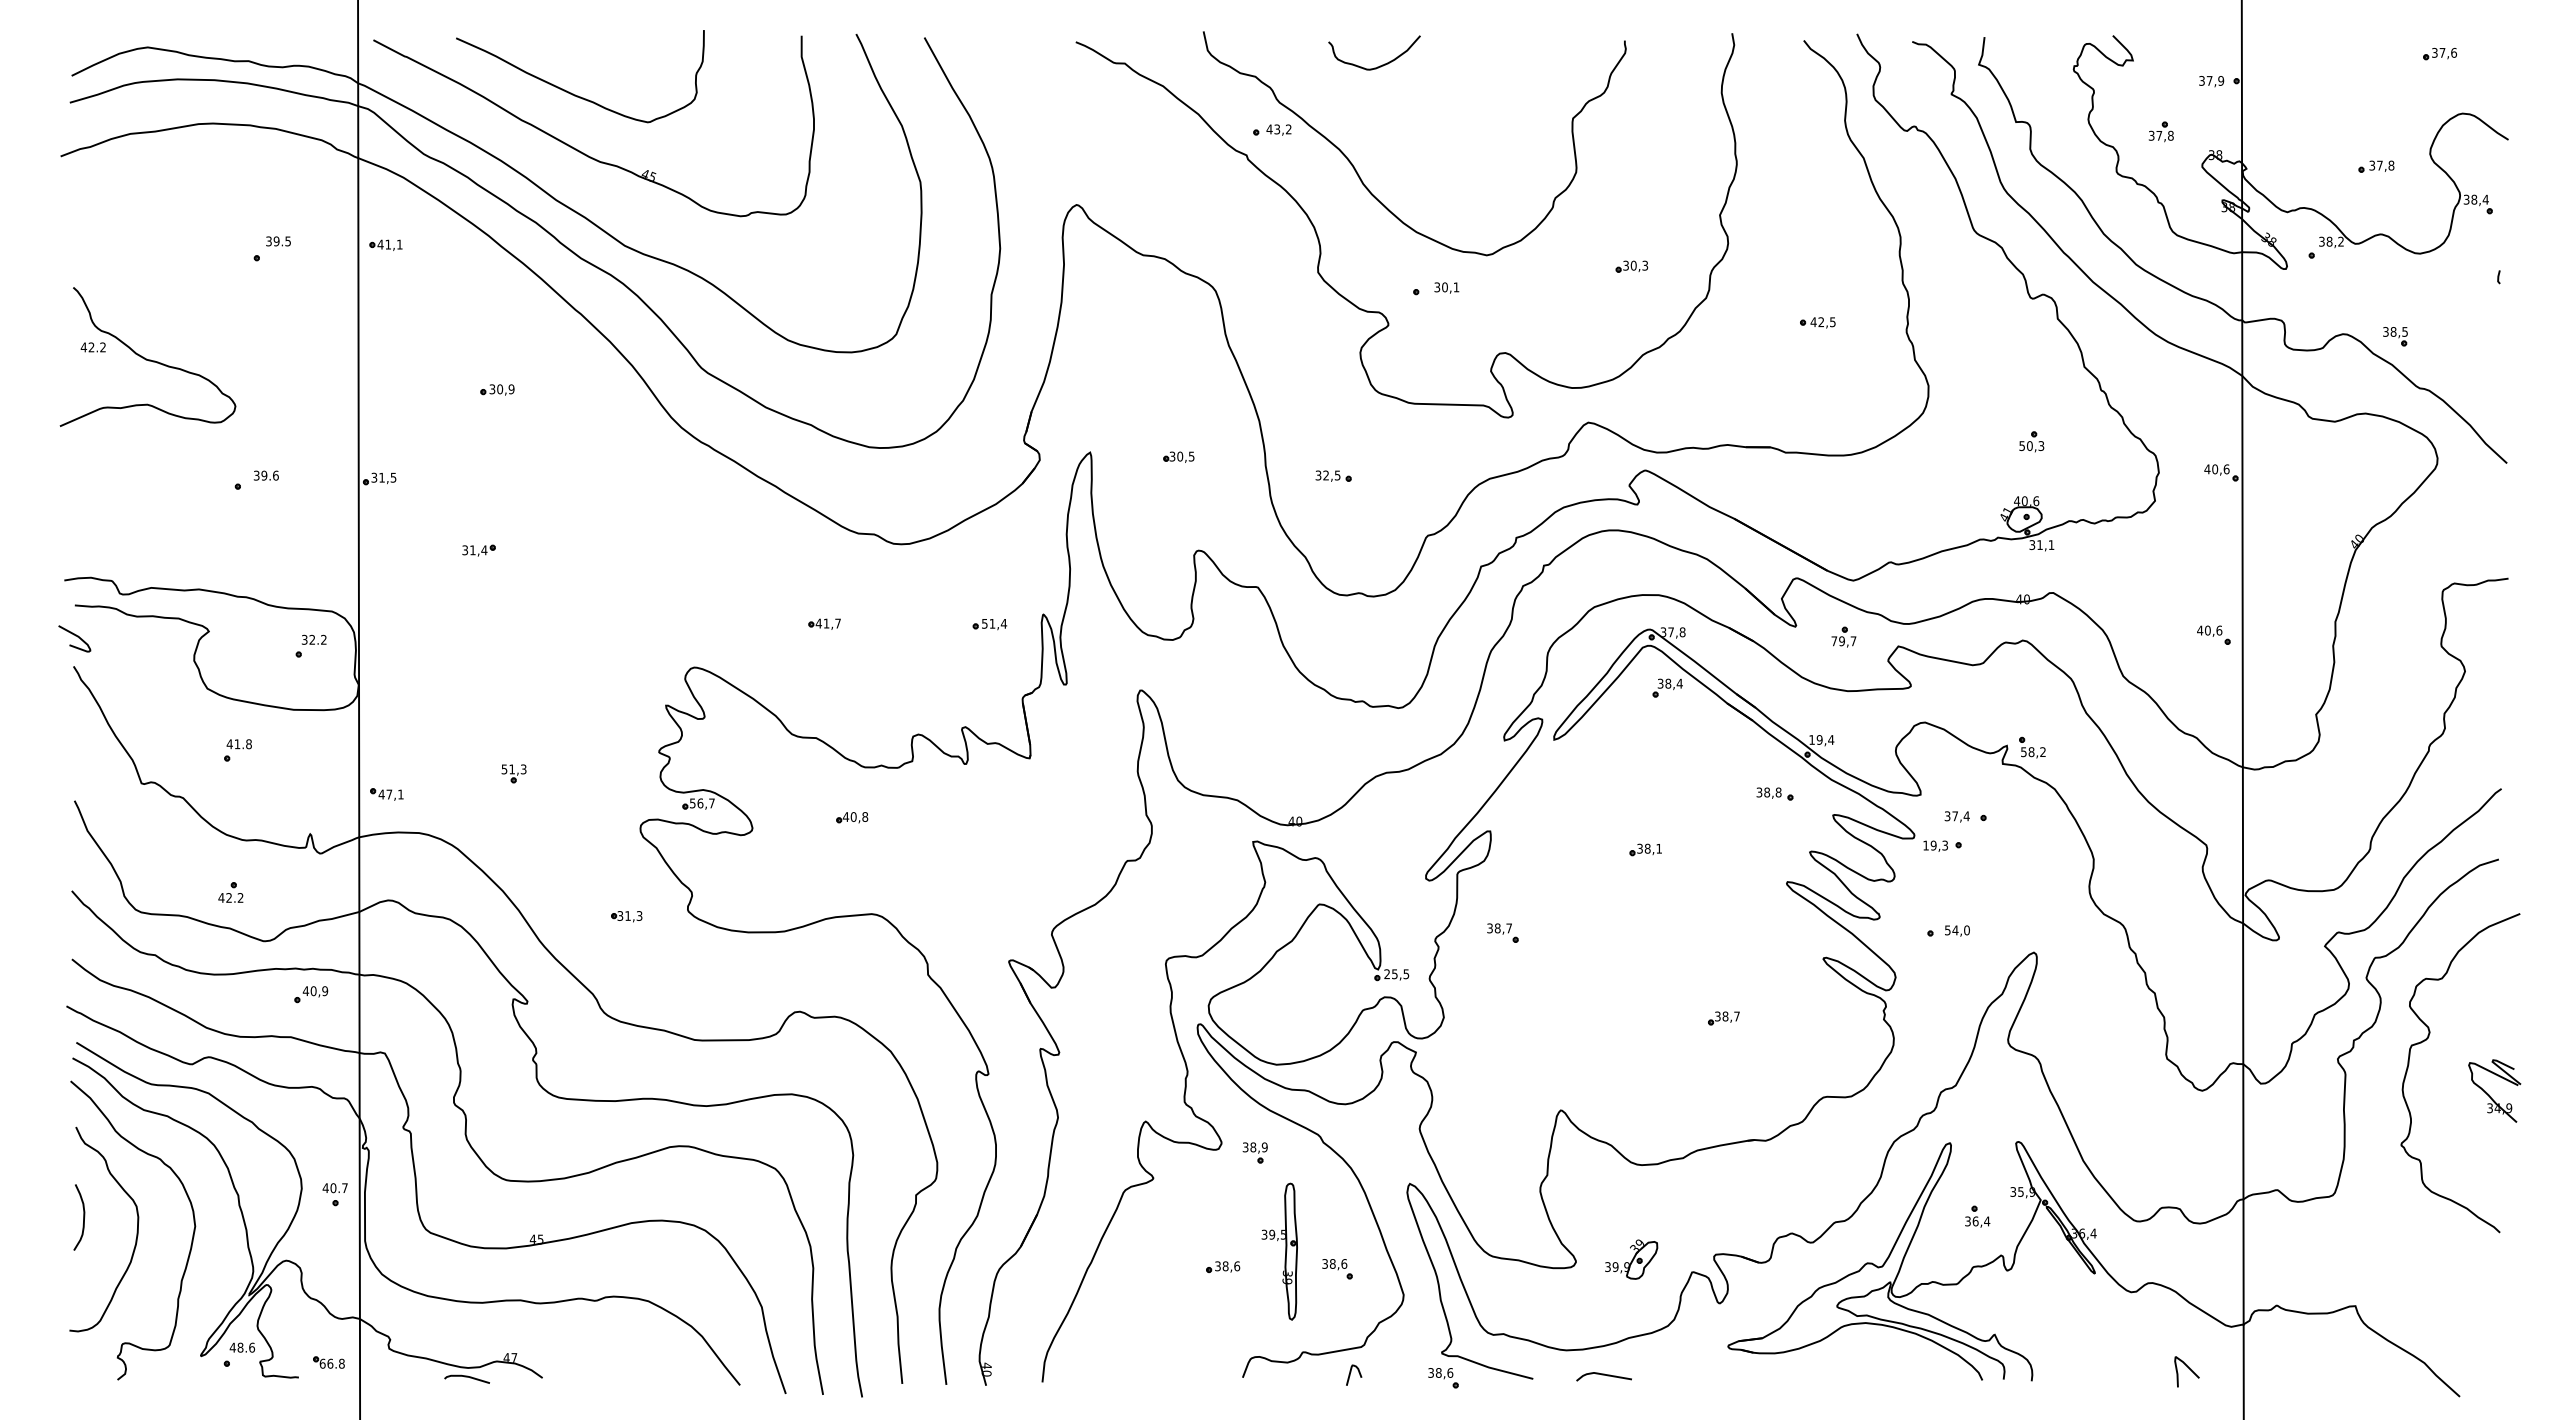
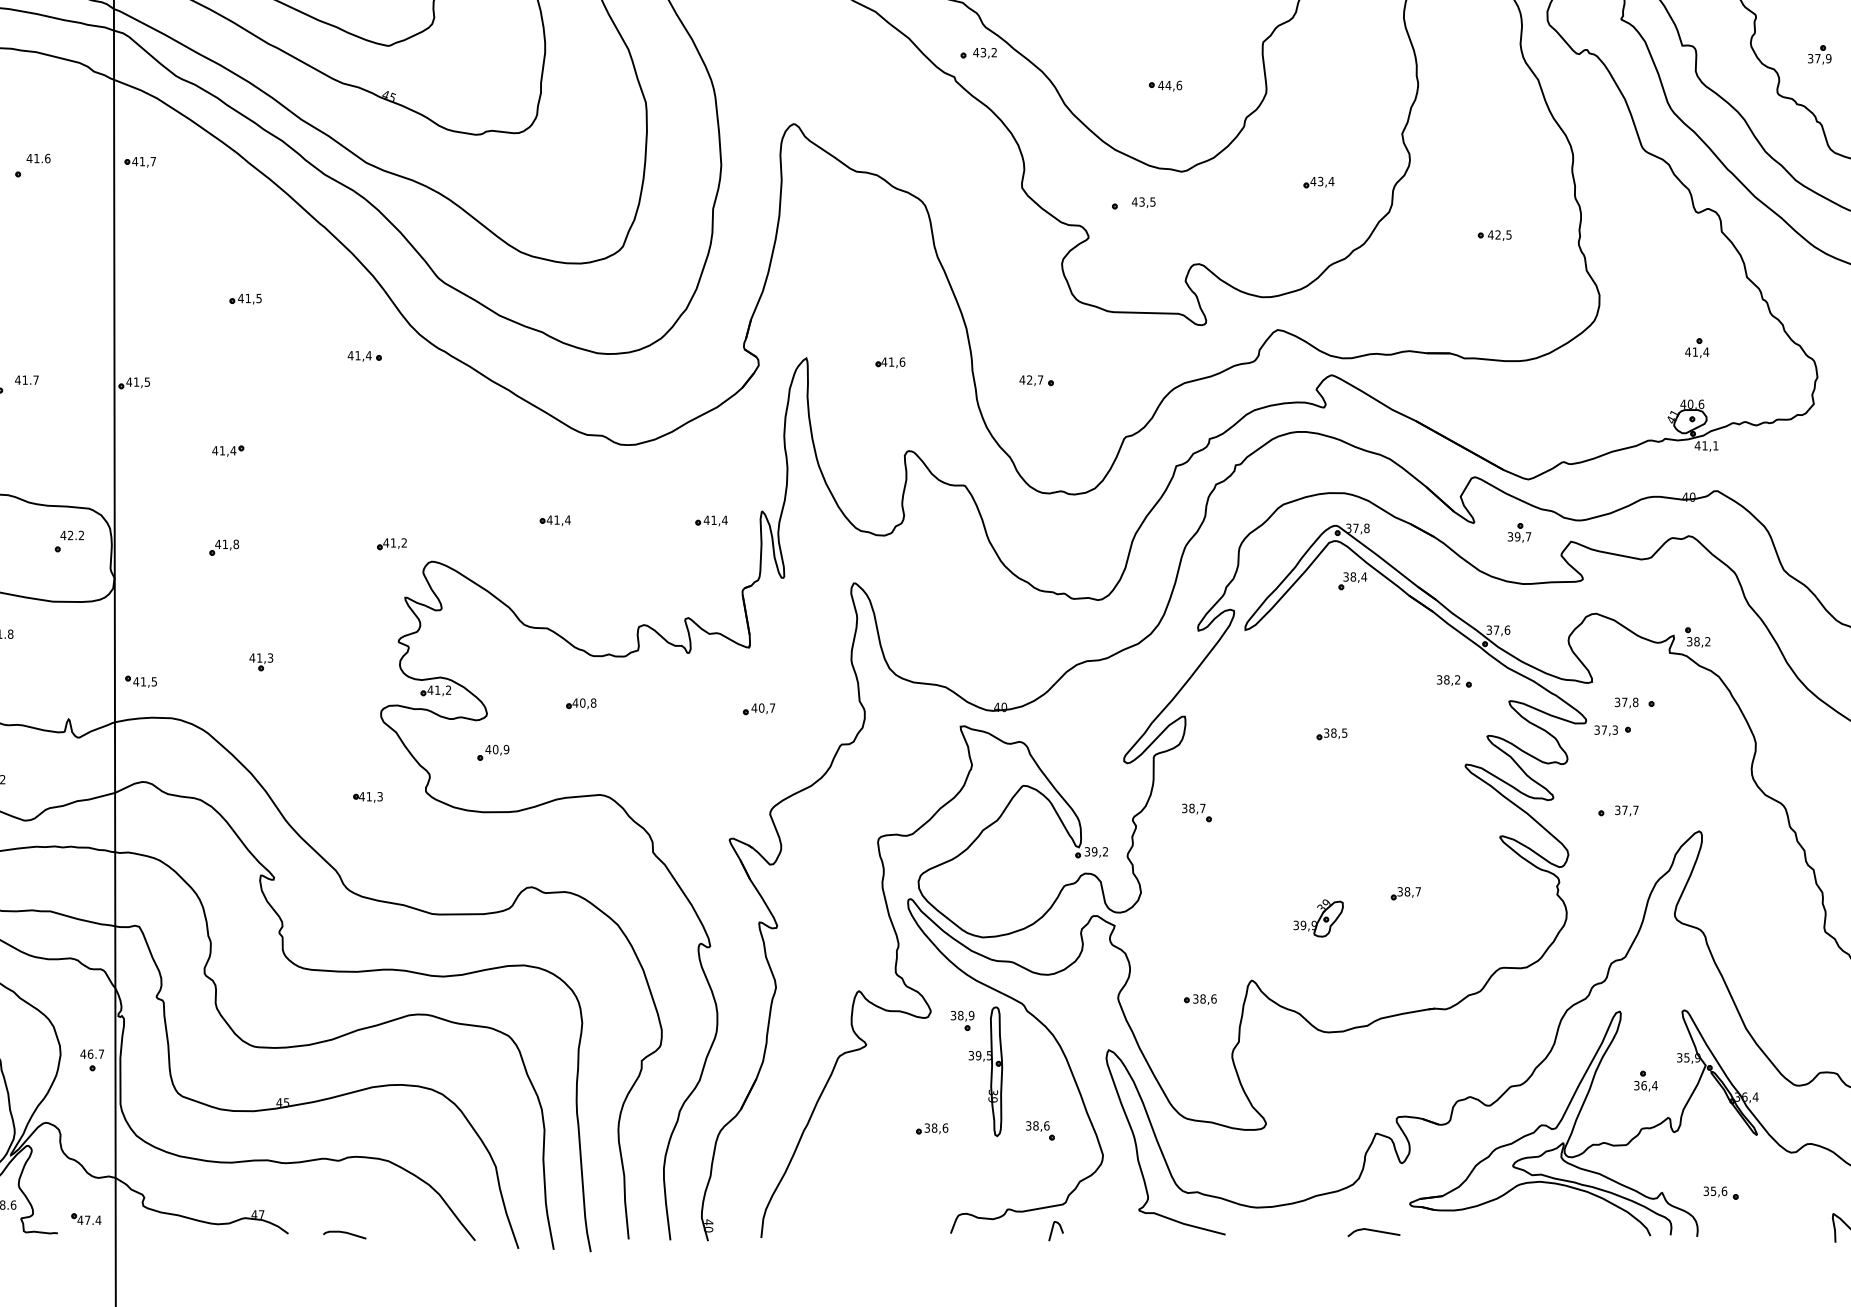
text: (2170, 135) -> (1828, 58), 37,8 -> 37,9
part: (1469, 164) -> (1165, 85), added
text: (278, 241) -> (38, 158), 39.5 -> 41.6
text: (399, 244) -> (153, 161), 41,1 -> 41,7
text: (1635, 265) -> (1322, 181), 30,3 -> 43,4
text: (1446, 287) -> (1143, 202), 30,1 -> 43,5
text: (501, 389) -> (249, 298), 30,9 -> 41,5
text: (2031, 446) -> (1696, 352), 50,3 -> 41,4
part: (623, 450) -> (364, 356), added
text: (1181, 456) -> (892, 362), 30,5 -> 41,6
text: (265, 475) -> (26, 380), 39.6 -> 41.7
text: (1327, 475) -> (1030, 380), 32,5 -> 42,7
text: (374, 477) -> (129, 381), 31,5 -> 41,5
text: (2032, 545) -> (1697, 446), 31,1 -> 41,1
text: (465, 550) -> (215, 450), 31,4 -> 41,4
text: (837, 623) -> (567, 520), 41,7 -> 41,4
text: (984, 623) -> (706, 520), 51,4 -> 41,4
text: (304, 639) -> (63, 535), 32.2 -> 42.2
text: (1834, 641) -> (1510, 537), 79,7 -> 39,7
part: (651, 648) -> (391, 543), added
part: (474, 652) -> (224, 547), added
text: (1821, 739) -> (1498, 629), 19,4 -> 37,6
text: (2023, 751) -> (1689, 641), 58,2 -> 38,2
text: (504, 769) -> (252, 658), 51,3 -> 41,3
text: (1778, 792) -> (1457, 679), 38,8 -> 38,2
text: (394, 794) -> (148, 681), 47,1 -> 41,5
text: (701, 803) -> (438, 690), 56,7 -> 41,2
text: (1966, 816) -> (1635, 702), 37,4 -> 37,8
part: (1040, 823) -> (759, 709), added
text: (1929, 845) -> (1600, 730), 19,3 -> 37,3
text: (1658, 848) -> (1344, 732), 38,1 -> 38,5
text: (620, 915) -> (362, 796), 31,3 -> 41,3
text: (1957, 930) -> (1626, 810), 54,0 -> 37,7
text: (1396, 974) -> (1096, 852), 25,5 -> 39,2
part: (311, 994) -> (493, 752), moved
part: (1506, 1130) -> (1200, 999), added
text: (333, 1187) -> (90, 1053), 40.7 -> 46.7
part: (1279, 1251) -> (985, 1071), moved
part: (1631, 1259) -> (1318, 918), moved
part: (2056, 1335) -> (1720, 1193), added
text: (331, 1363) -> (88, 1220), 66.8 -> 47.4
line: (1603, 1375) -> (1373, 1231), moved
curve: (466, 1377) -> (344, 1233), moved
part: (1443, 1378) -> (1140, 1234), removed

